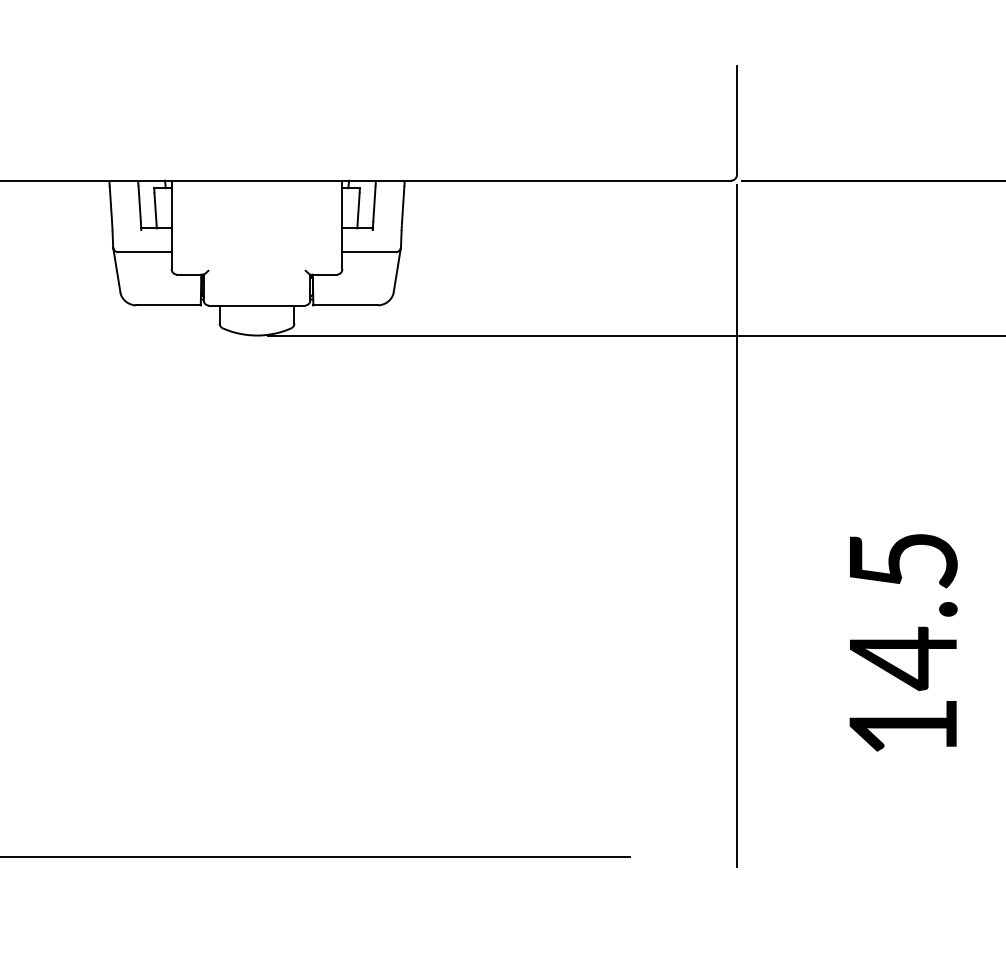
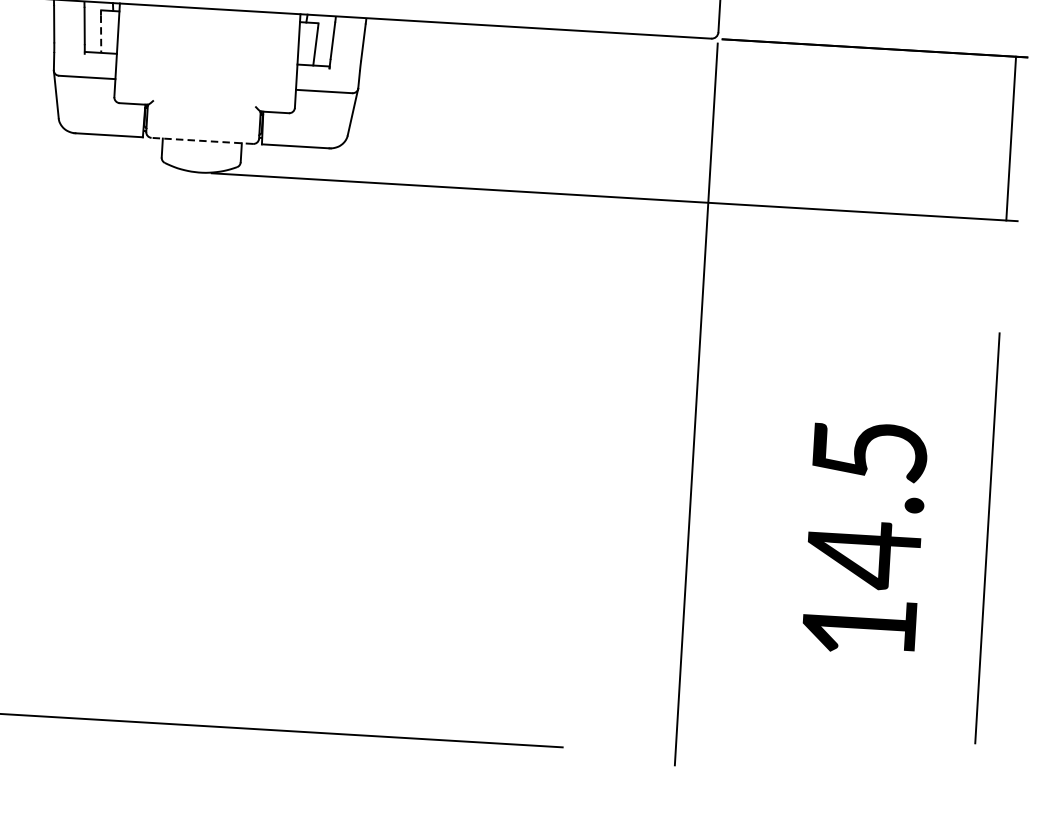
line: (155, 210) -> (100, 33), solid -> dashed
line: (256, 305) -> (201, 140), solid -> dashed

